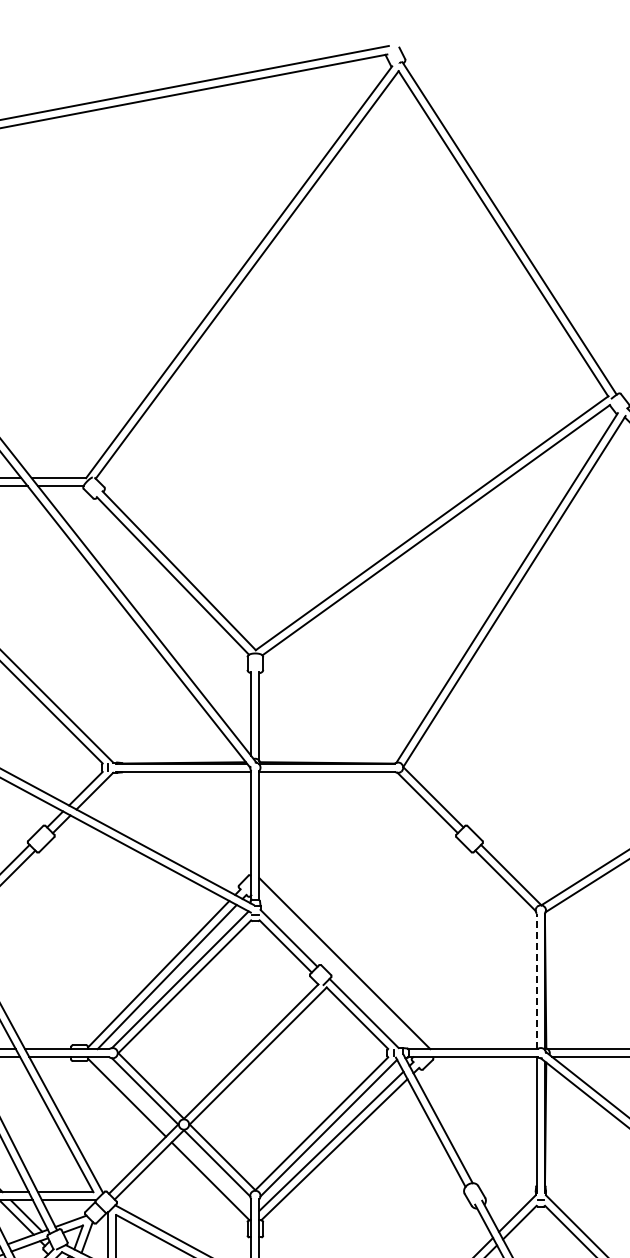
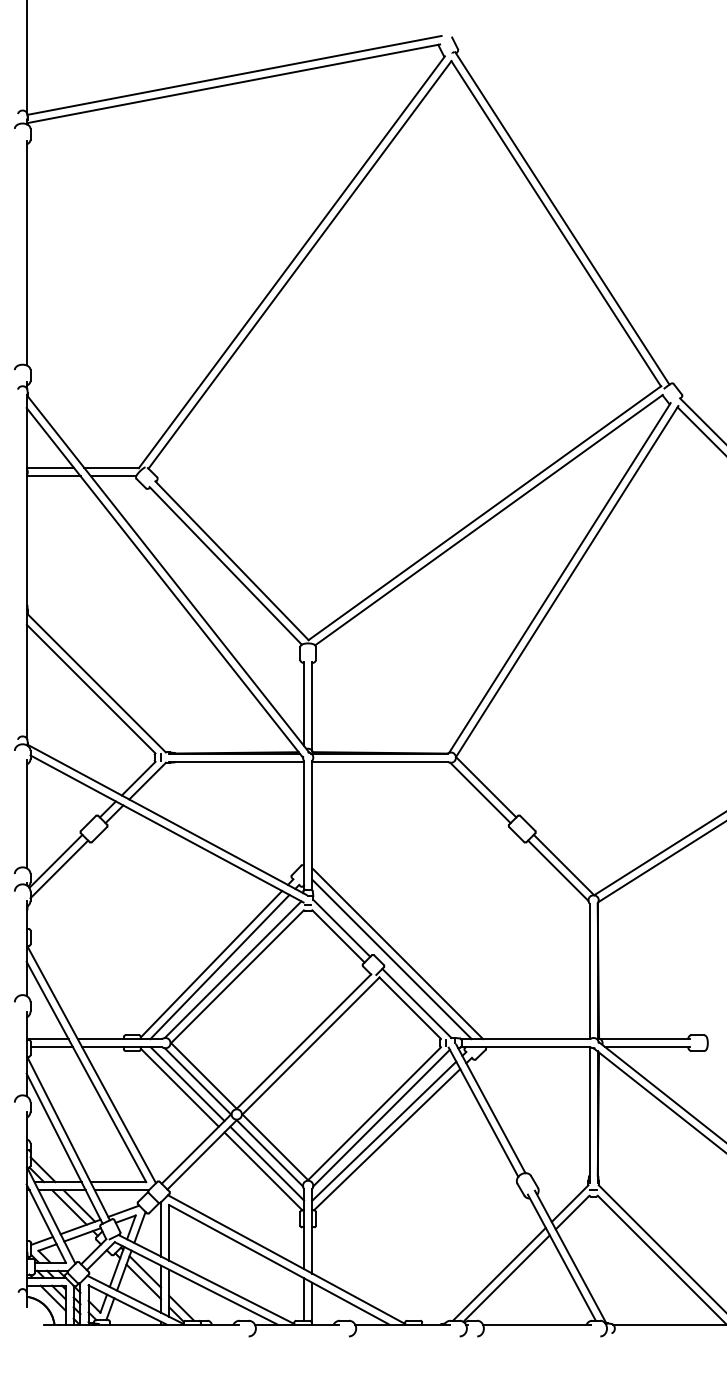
line: (338, 969) -> (391, 959), added
line: (536, 981) -> (589, 971), dashed -> solid
line: (134, 1094) -> (187, 1084), added
line: (214, 1173) -> (267, 1163), added

